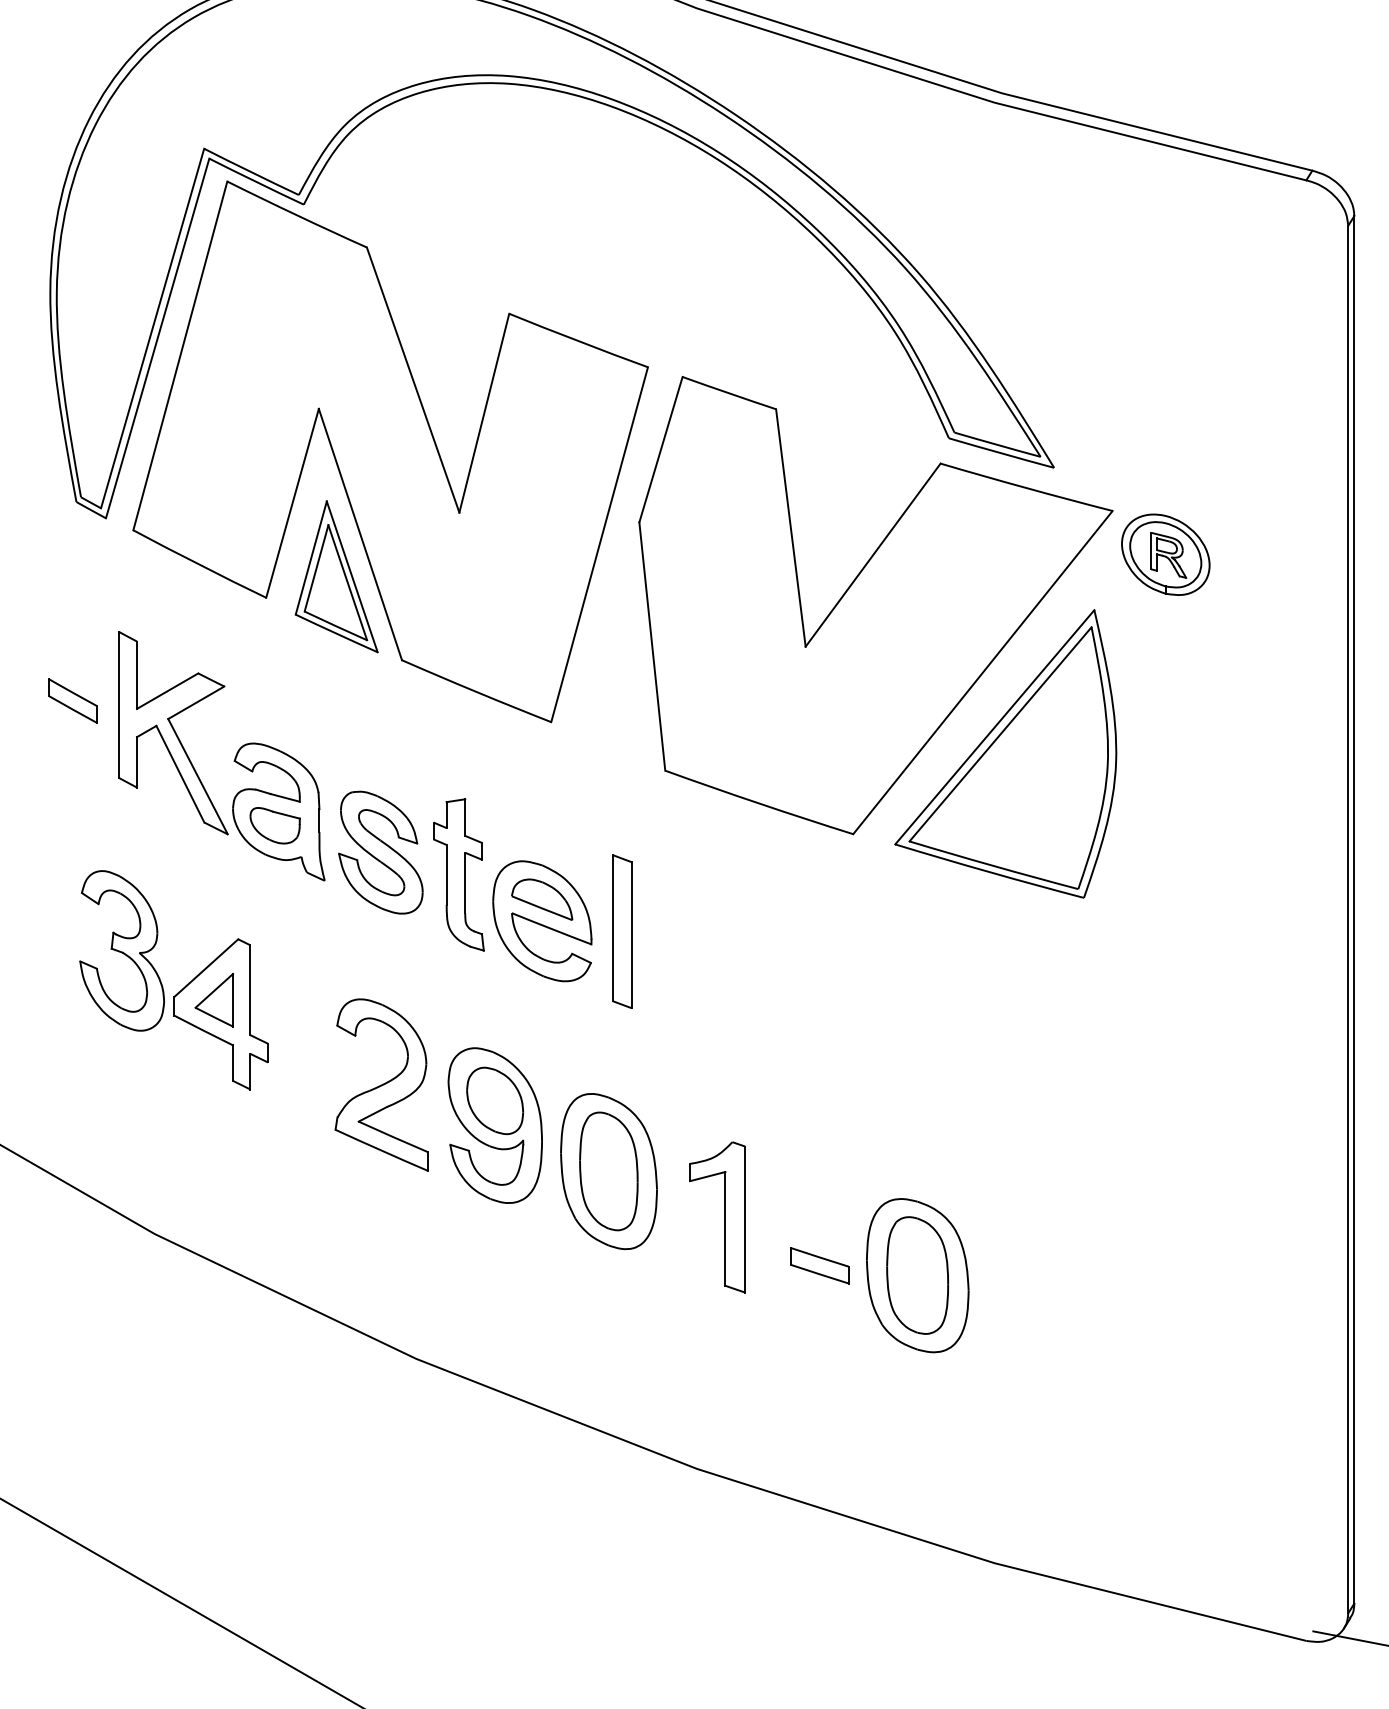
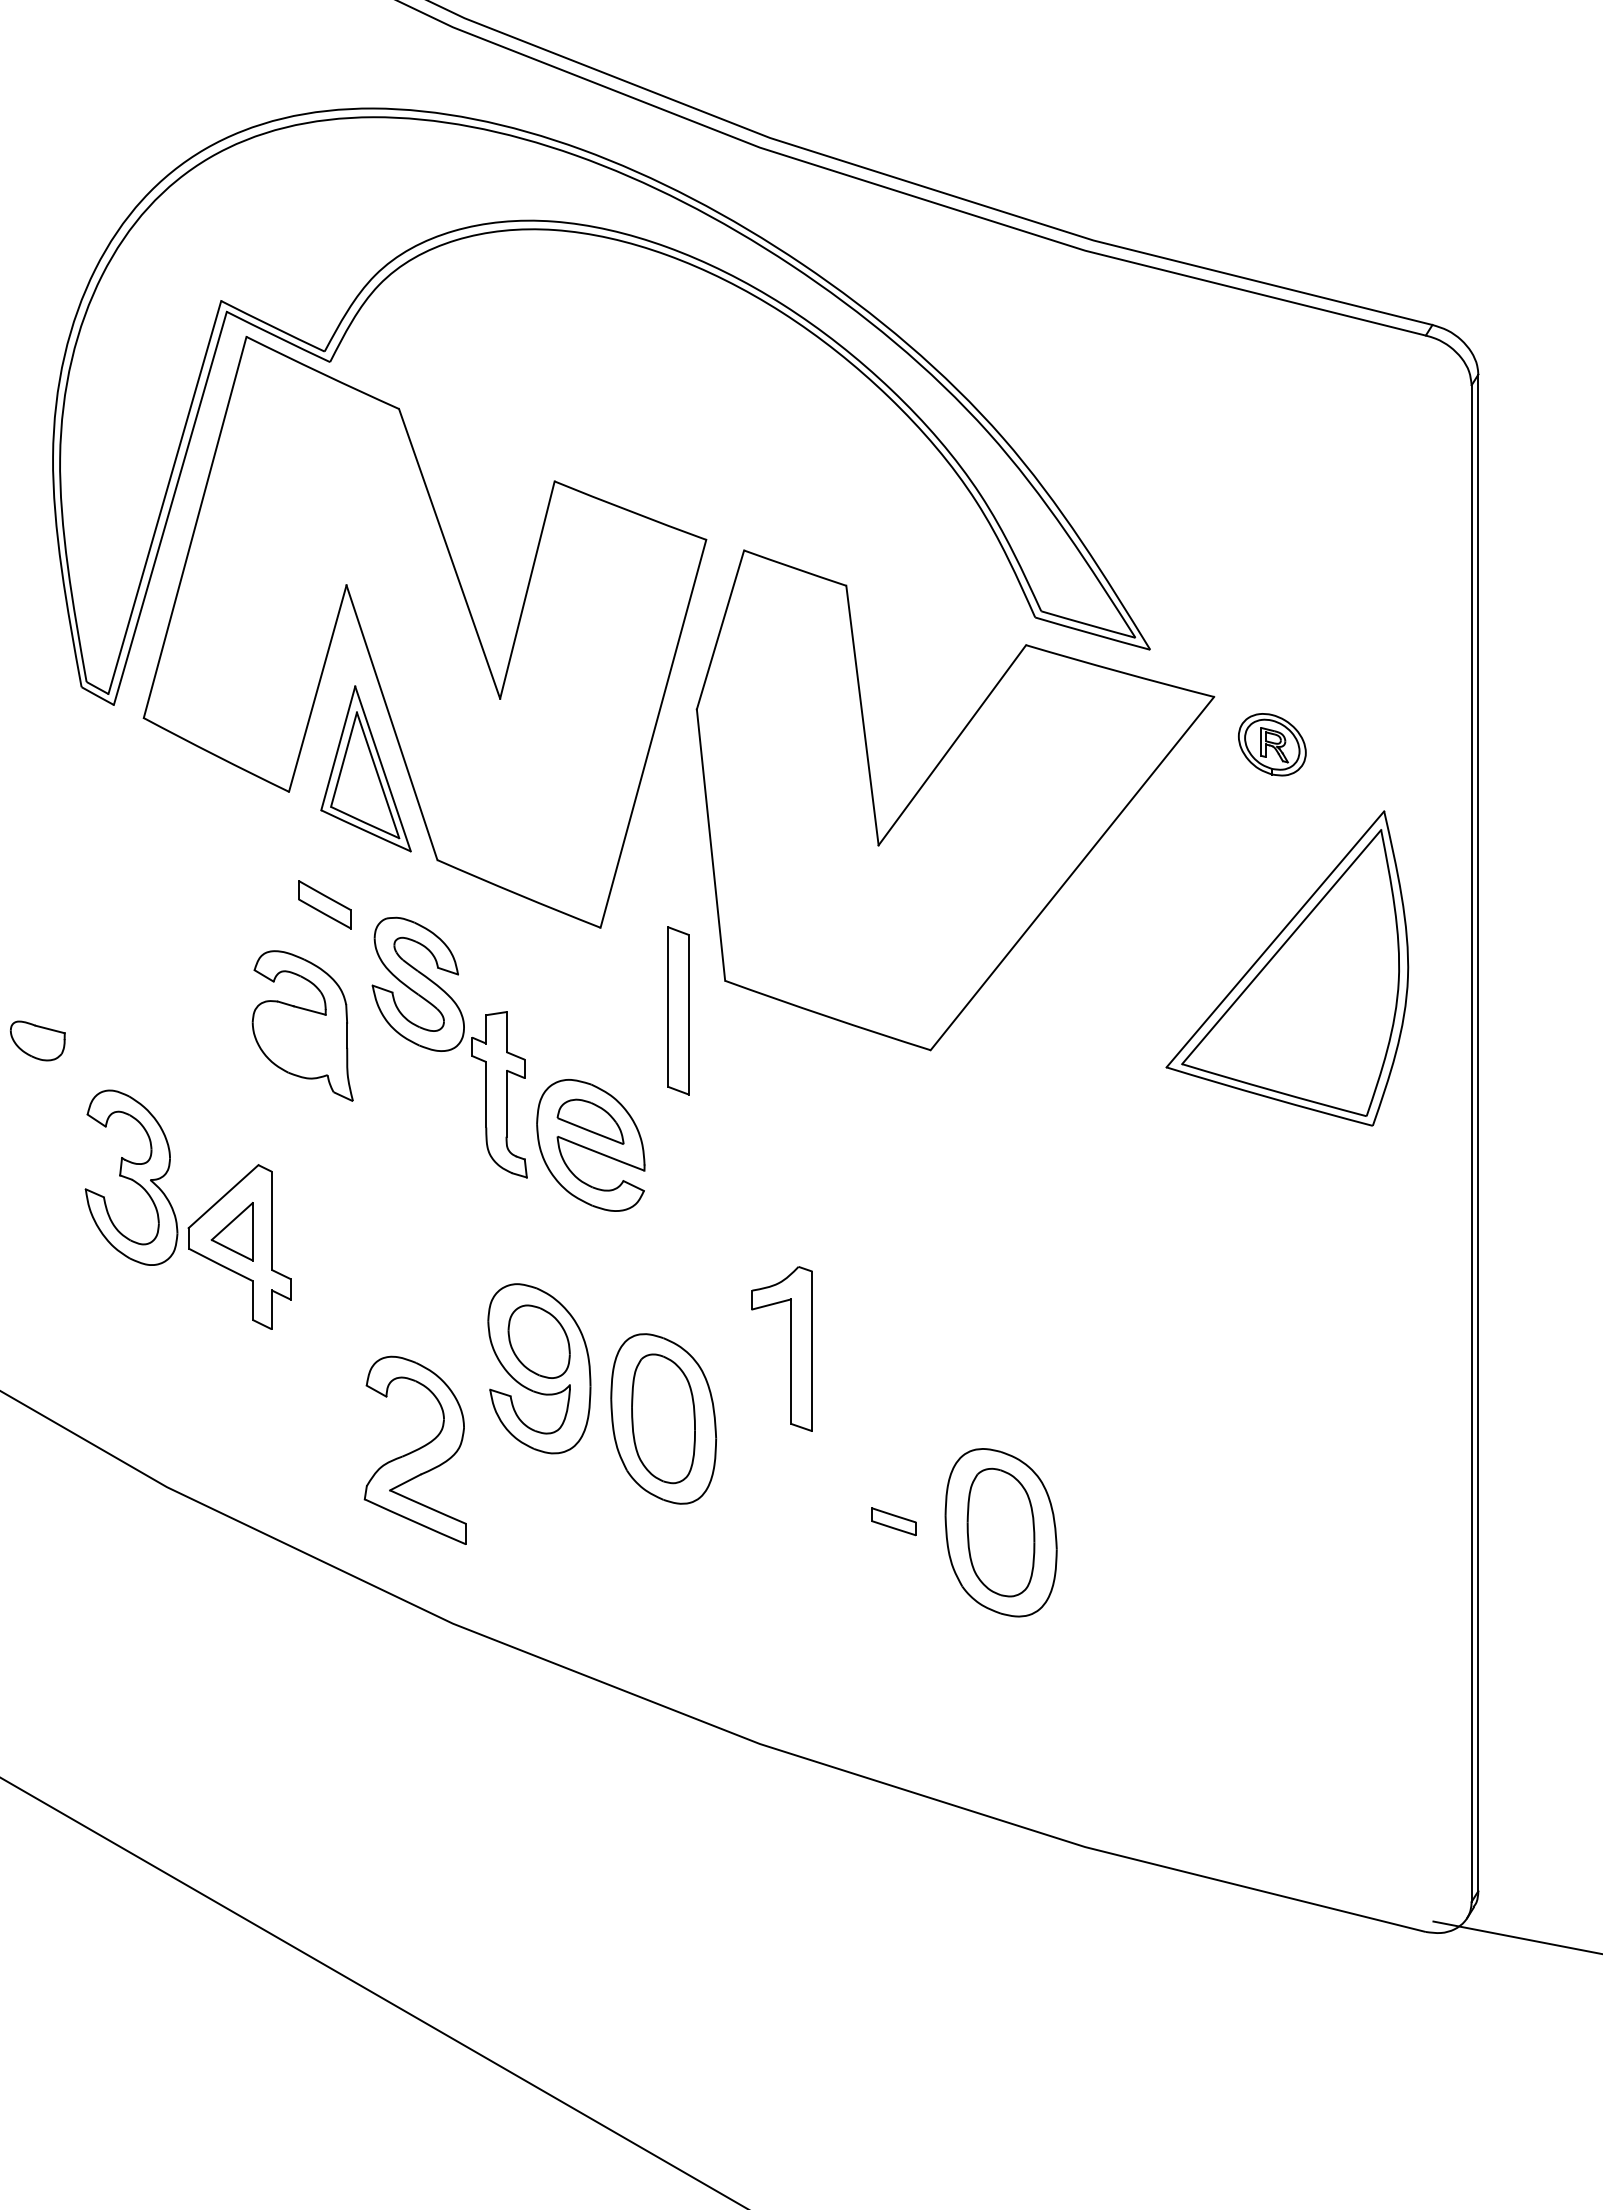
part: (1166, 554) -> (1272, 744), size x0.7
part: (72, 700) -> (324, 904), moved
part: (173, 732) -> (187, 939), removed
part: (1005, 753) -> (1287, 968), moved
part: (274, 825) -> (37, 1040), moved
part: (380, 851) -> (417, 983), moved
part: (622, 931) -> (678, 1010), moved
part: (381, 1084) -> (414, 1449), moved
part: (725, 1216) -> (790, 1348), moved
part: (819, 1265) -> (893, 1521), size x0.7

